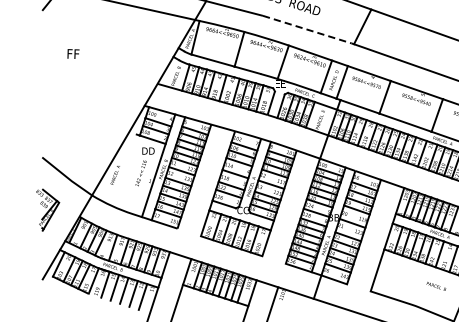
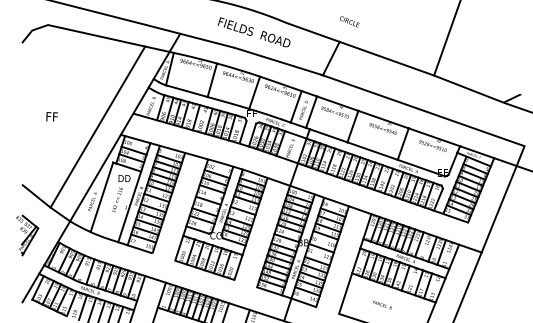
line: (306, 29) -> (277, 61), dashed -> solid
text: (72, 53) -> (51, 116), moved
line: (120, 97) -> (97, 126), added
line: (124, 170) -> (101, 197), added
text: (436, 285) -> (382, 304), moved

